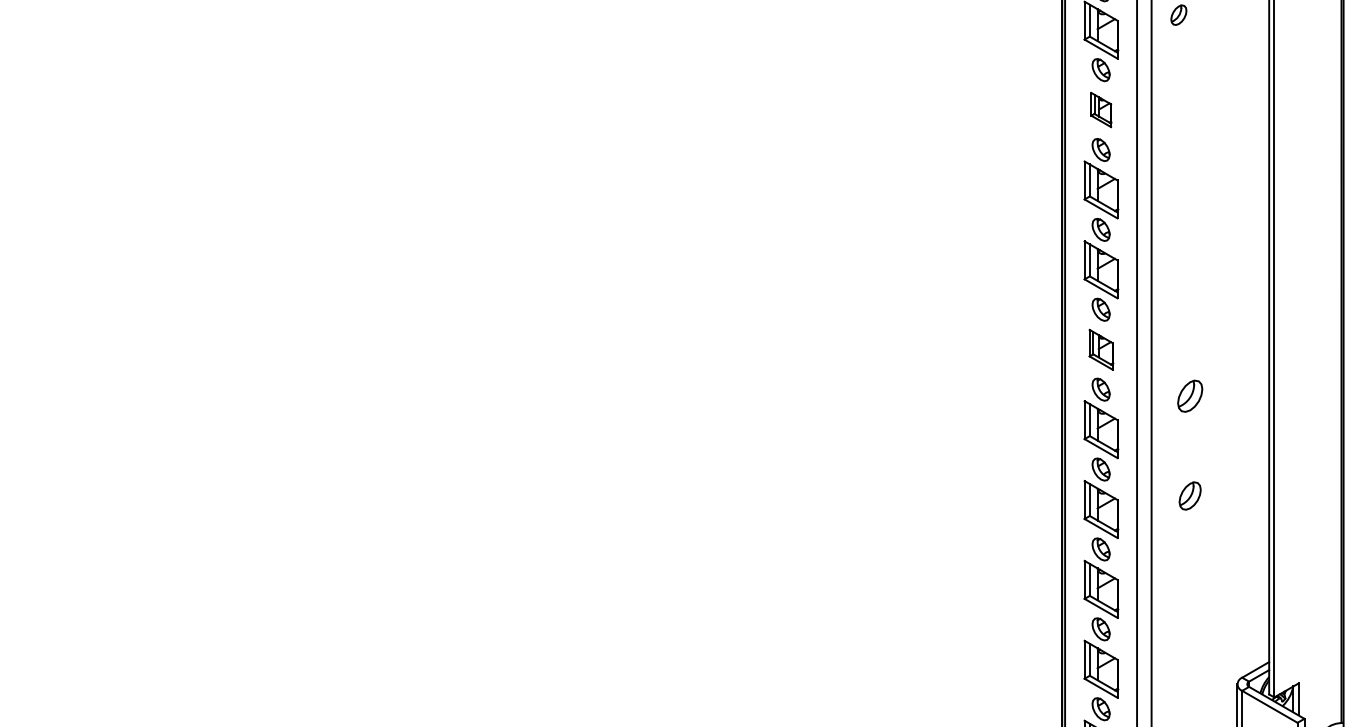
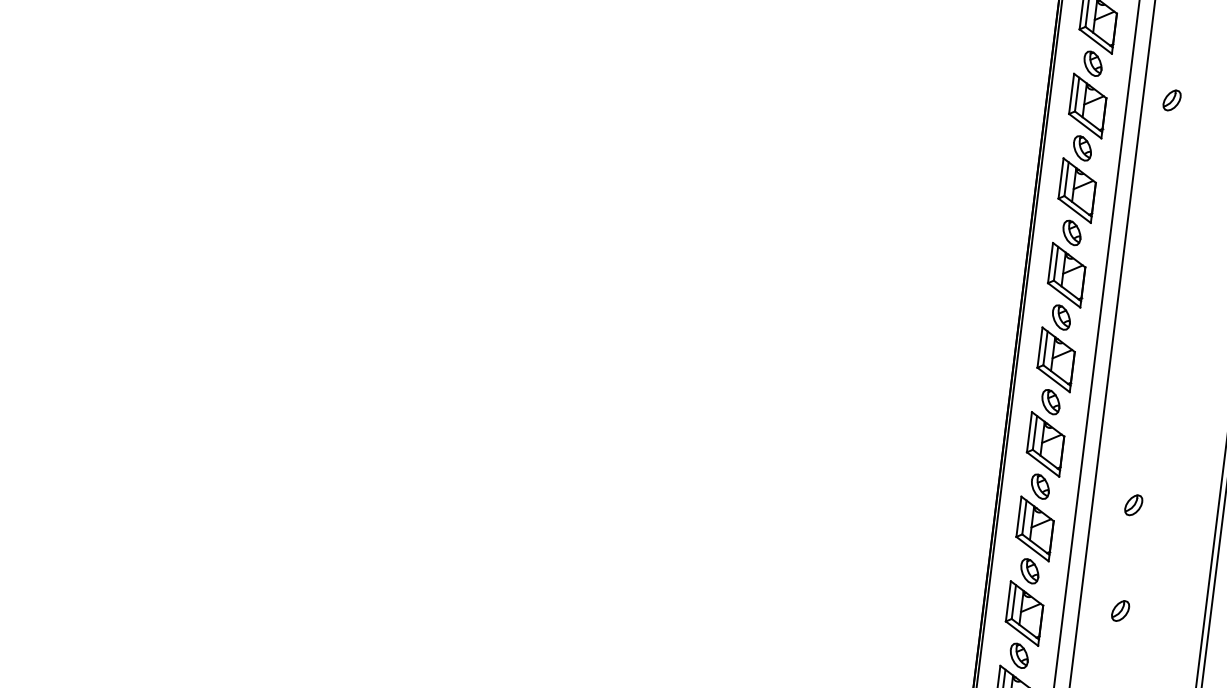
part: (1101, 109) -> (1077, 190), size x1.67
part: (1101, 349) -> (1046, 444), size x1.43
part: (1189, 395) -> (1133, 504), size x0.62
part: (1189, 495) -> (1119, 610), size x0.71

